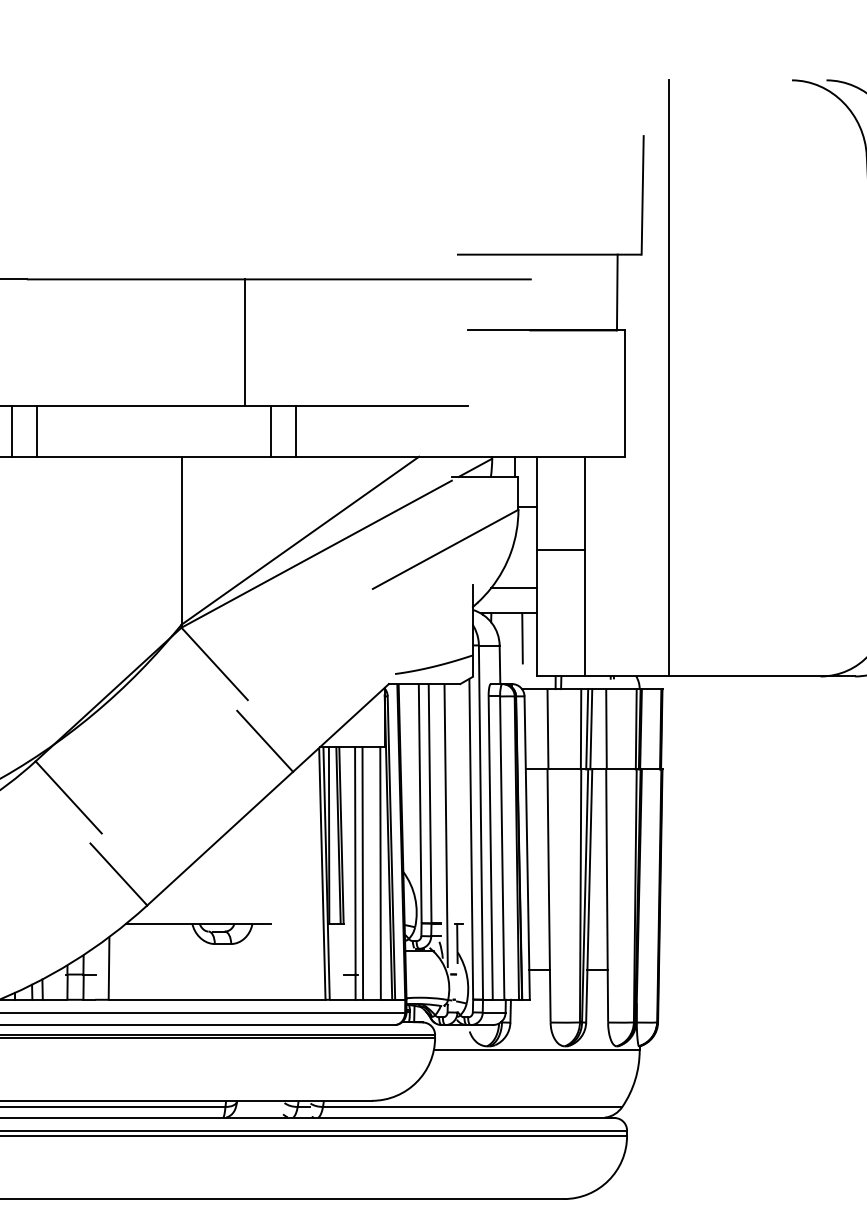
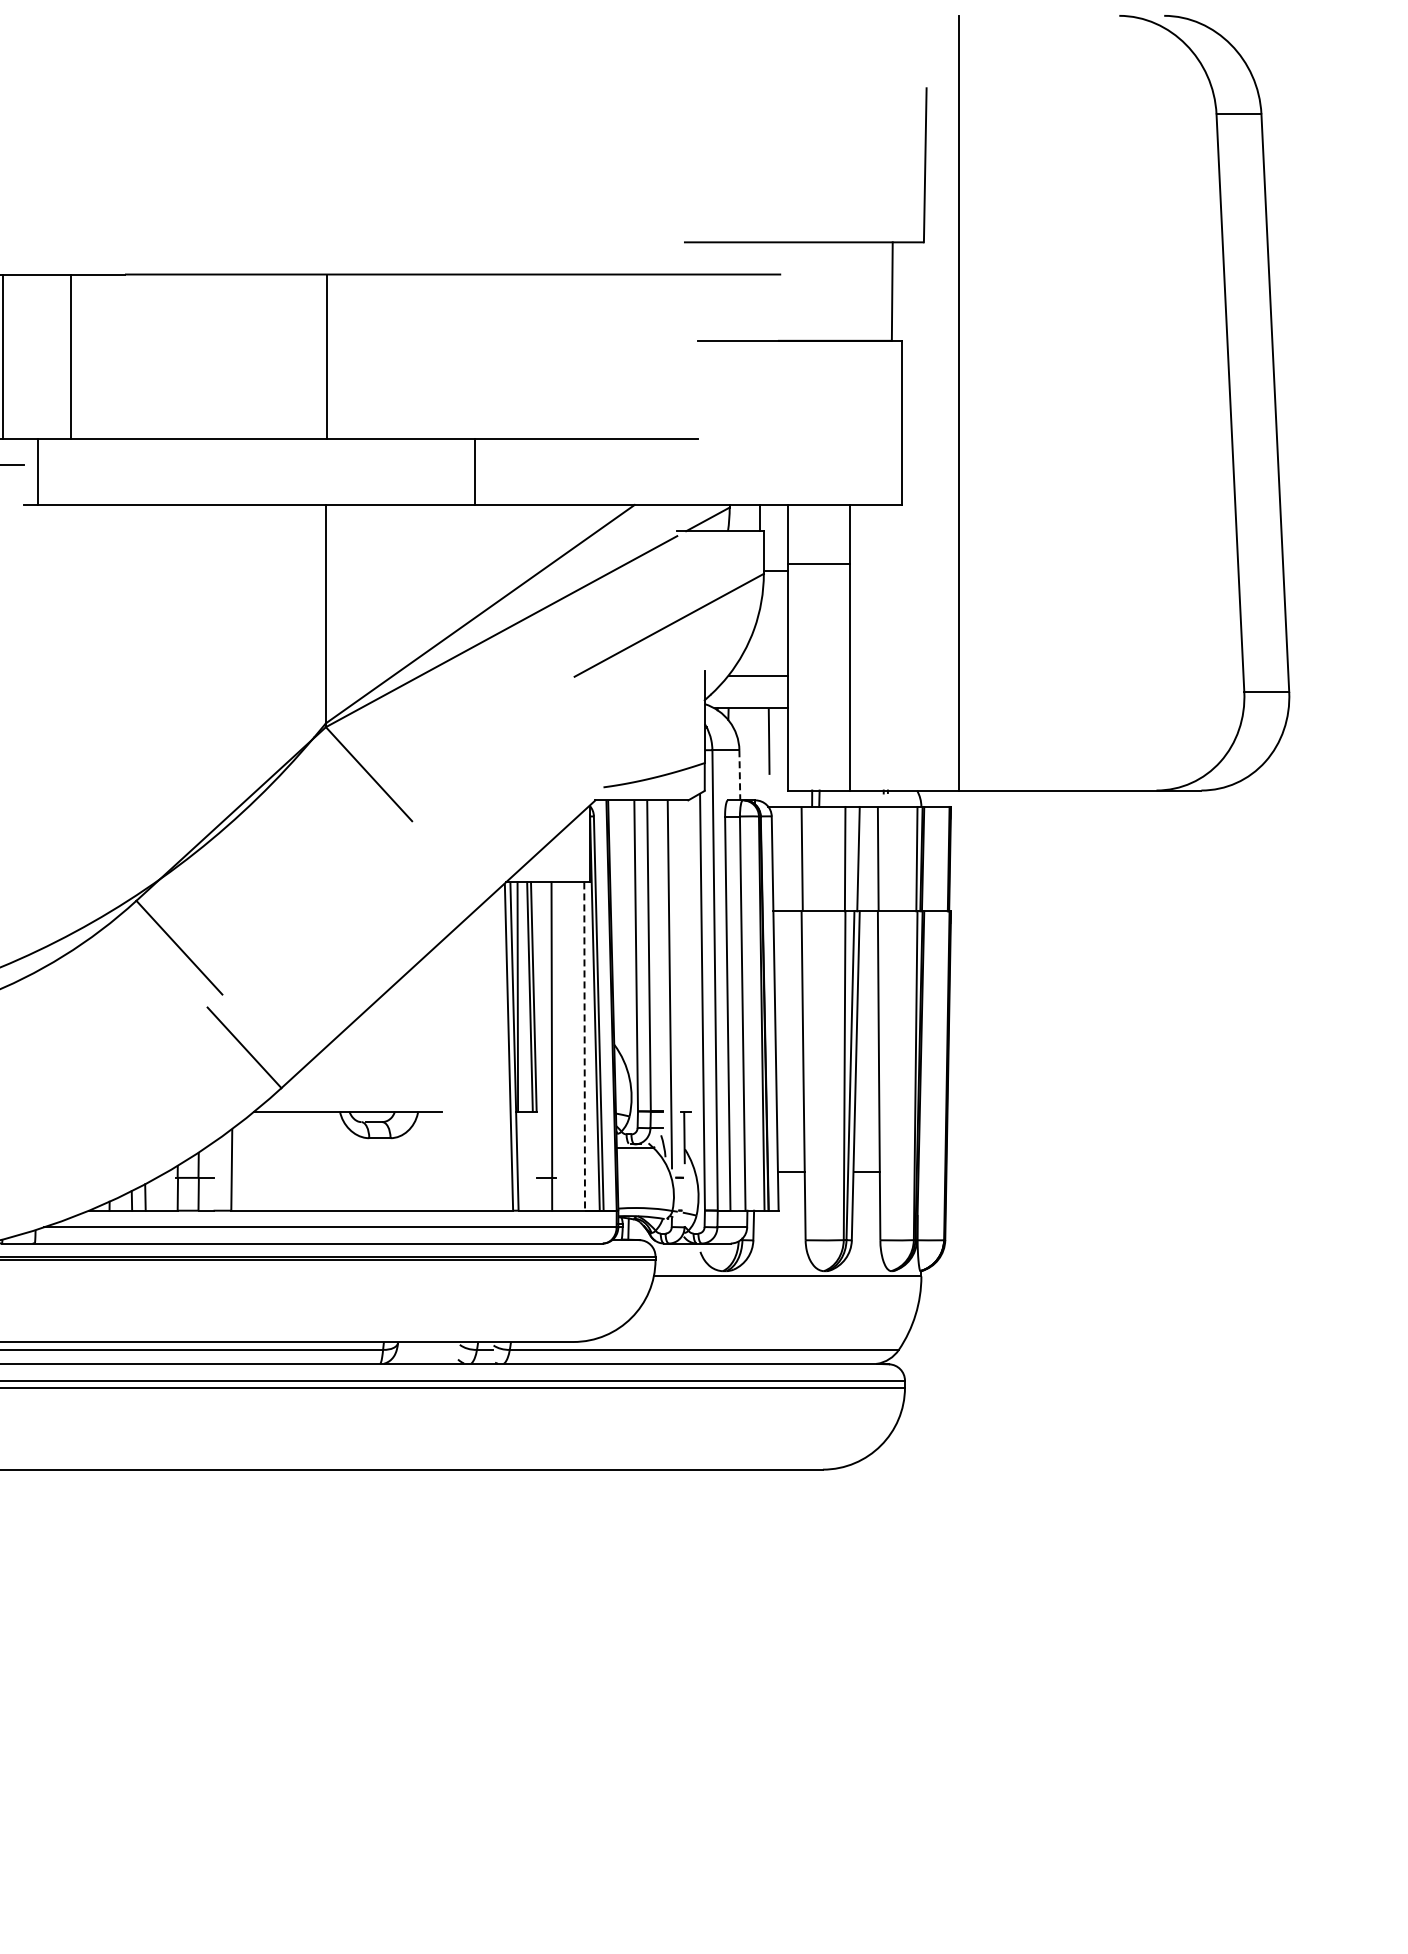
line: (245, 342) -> (327, 356), moved
line: (11, 430) -> (105, 471), removed
line: (37, 430) -> (138, 471), removed
line: (271, 430) -> (442, 471), removed
line: (561, 550) -> (819, 564), moved
line: (499, 664) -> (739, 775), solid -> dashed
line: (586, 728) -> (852, 858), removed
line: (265, 741) -> (434, 874), removed
line: (362, 873) -> (561, 1046), removed
line: (380, 874) -> (584, 1047), solid -> dashed

